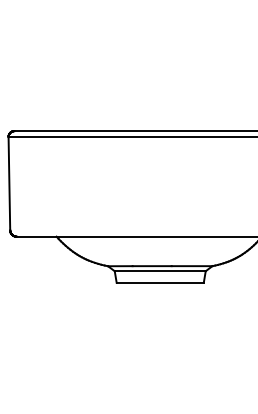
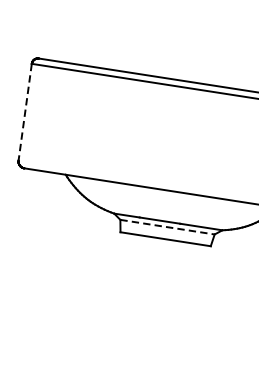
line: (9, 183) -> (25, 112), solid -> dashed
line: (160, 271) -> (167, 227), solid -> dashed

